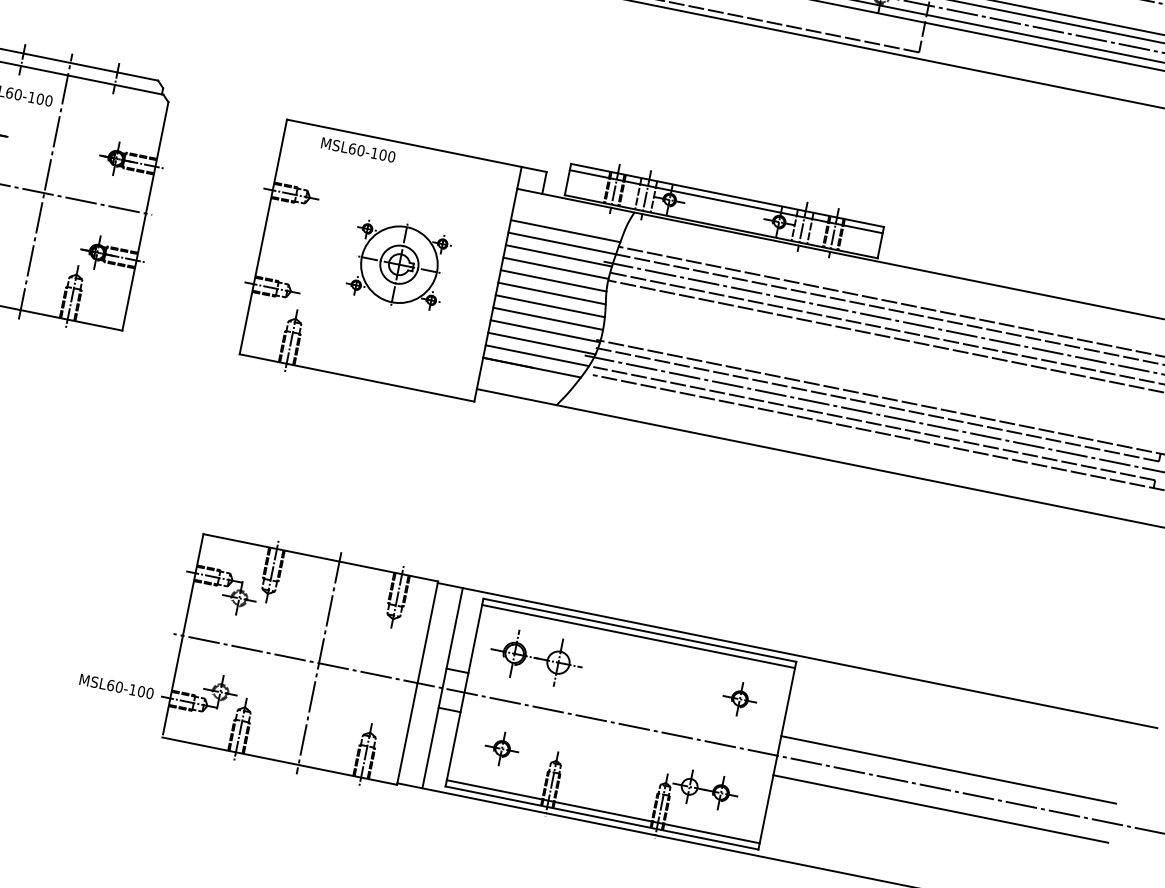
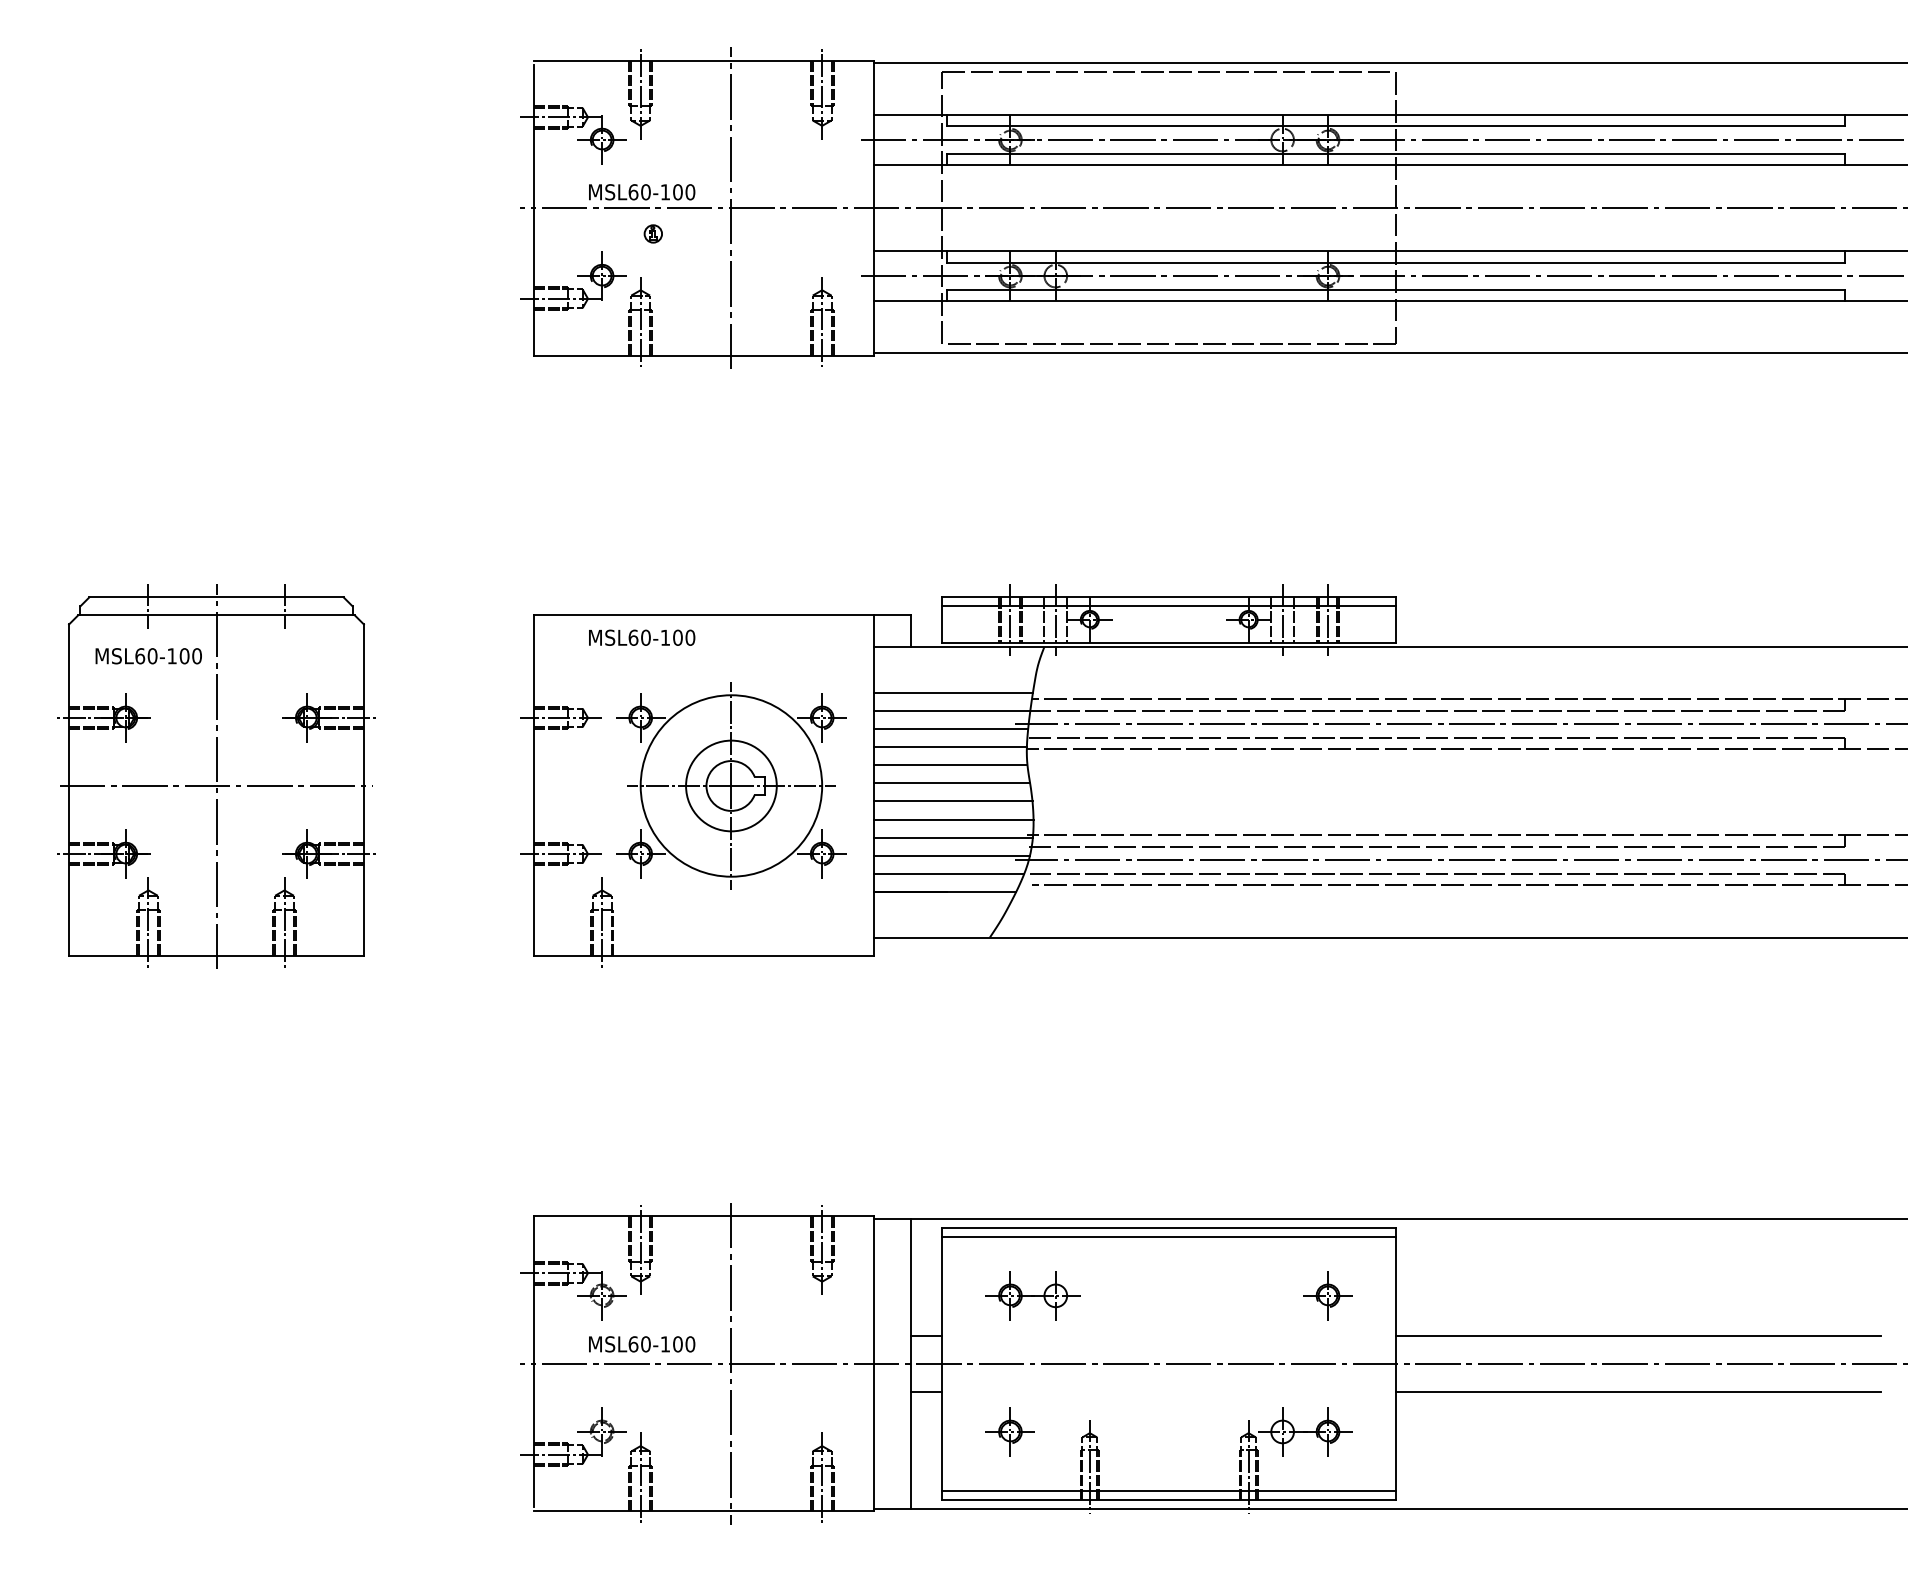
part: (399, 264) -> (731, 785), size x1.67
part: (536, 657) -> (1032, 1295), size x0.71
text: (116, 686) -> (642, 1344), moved

